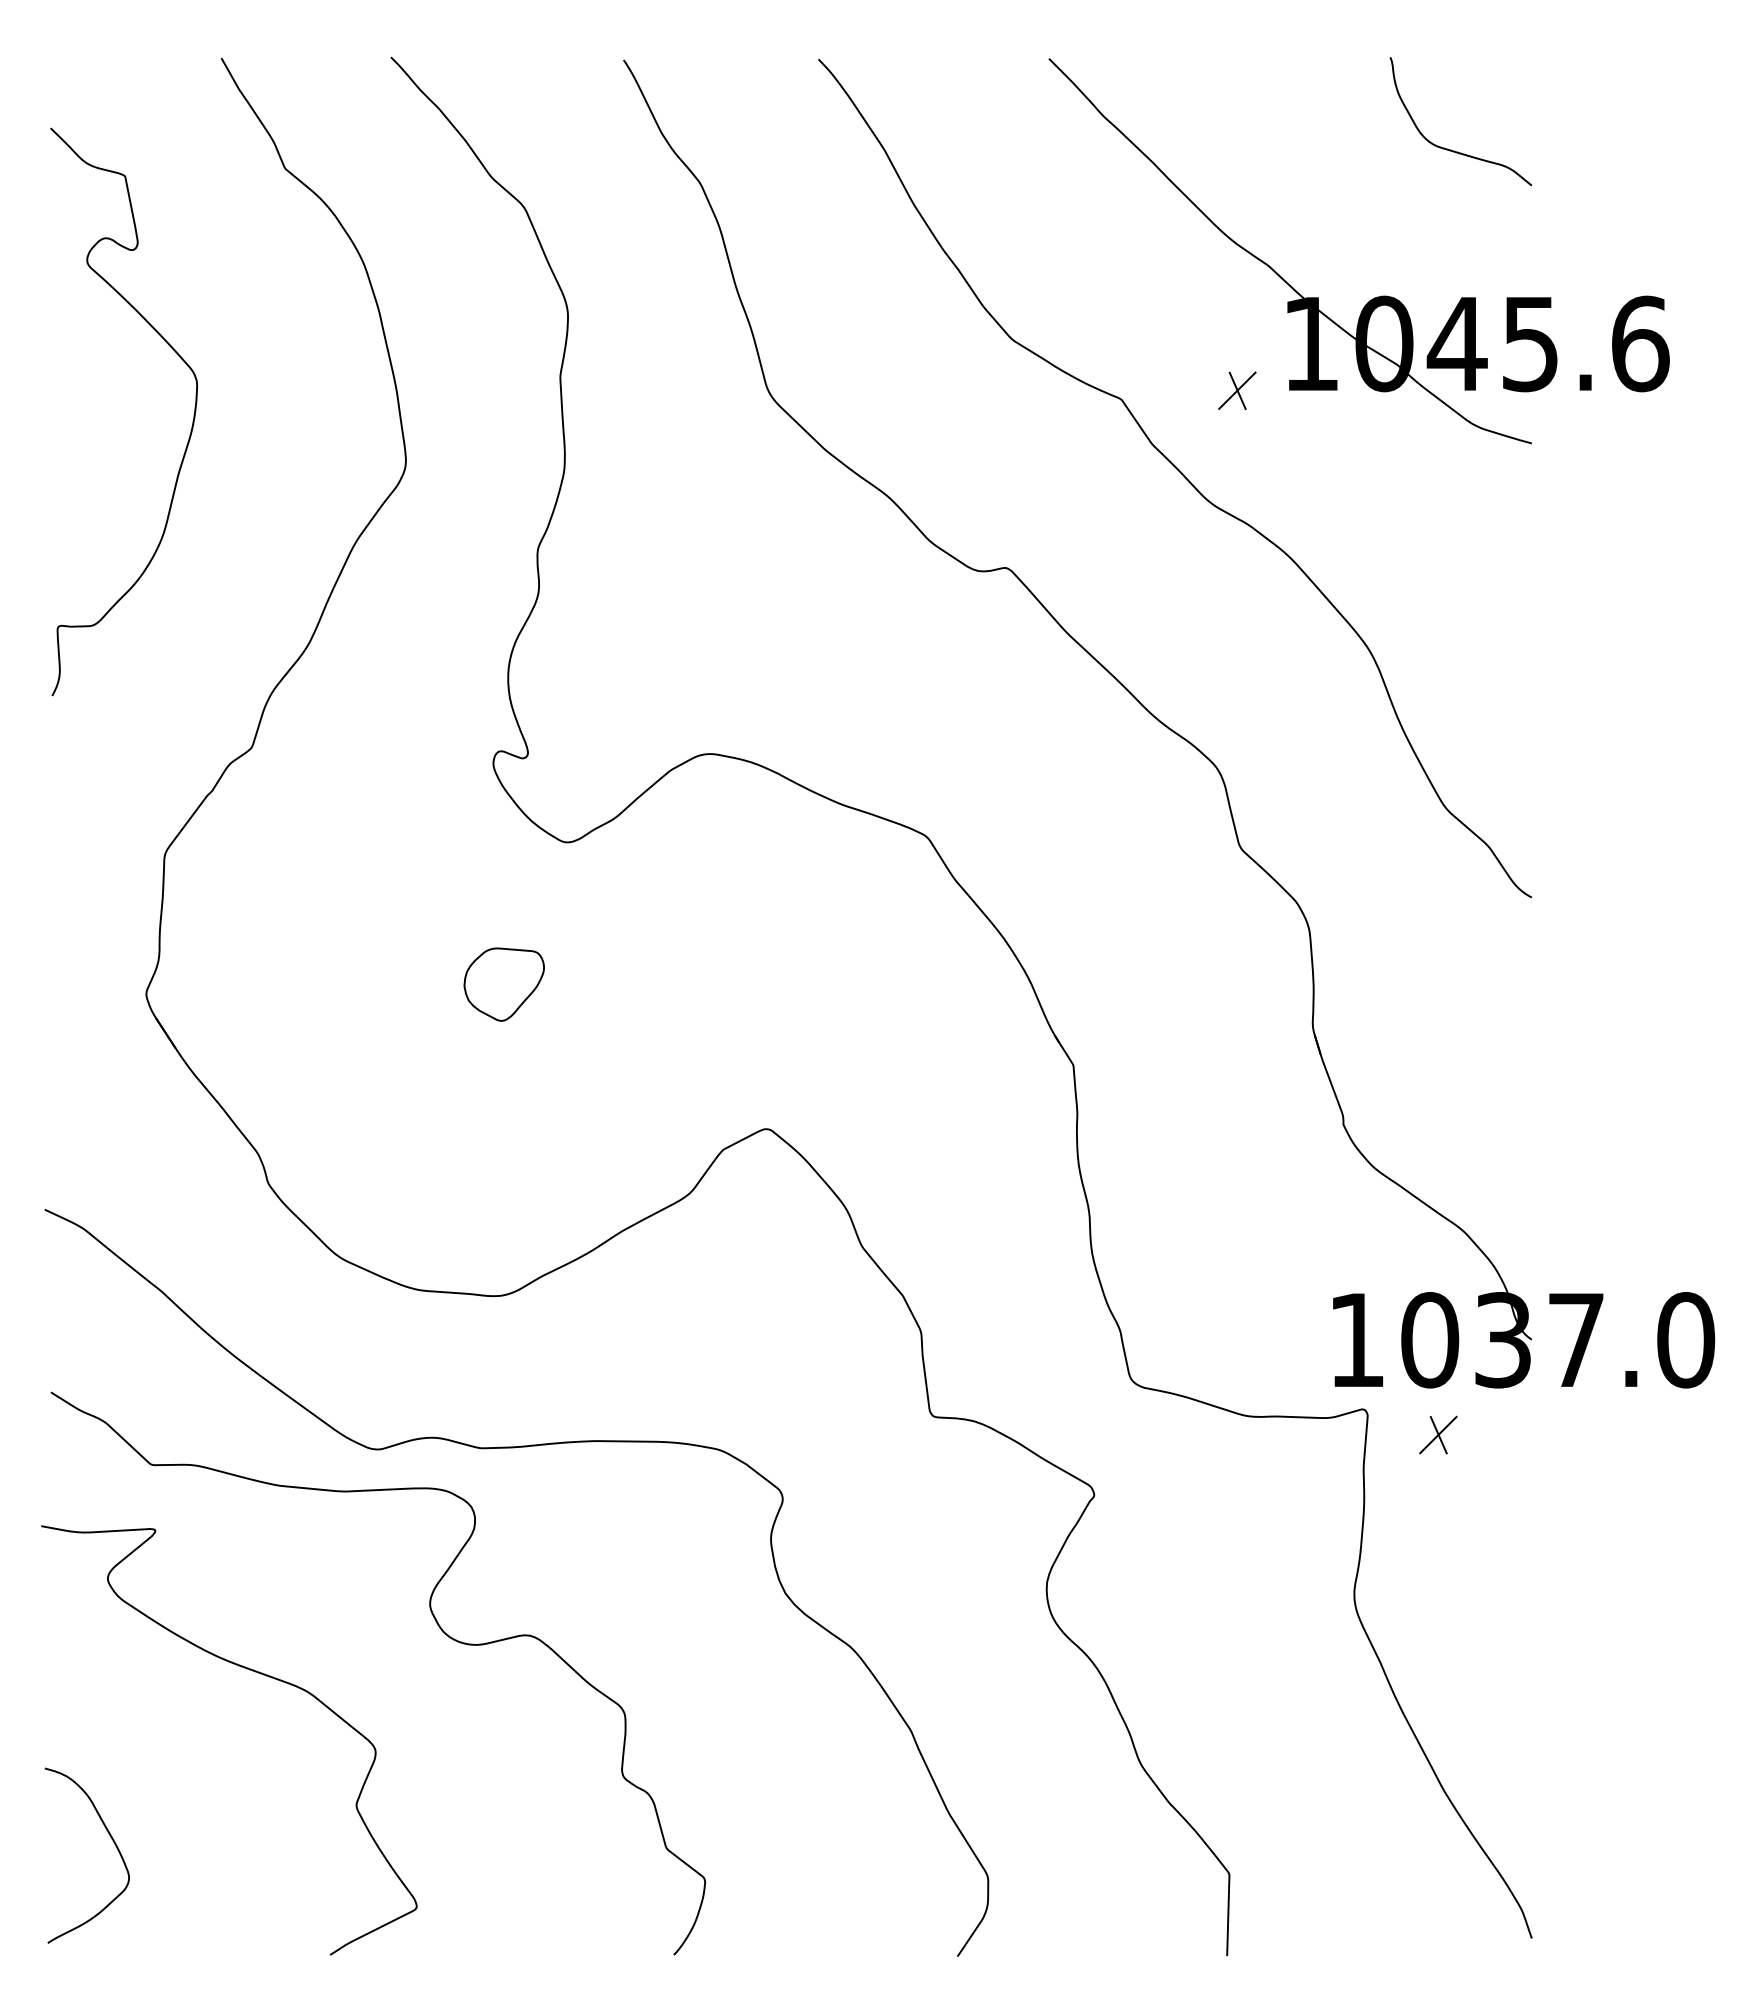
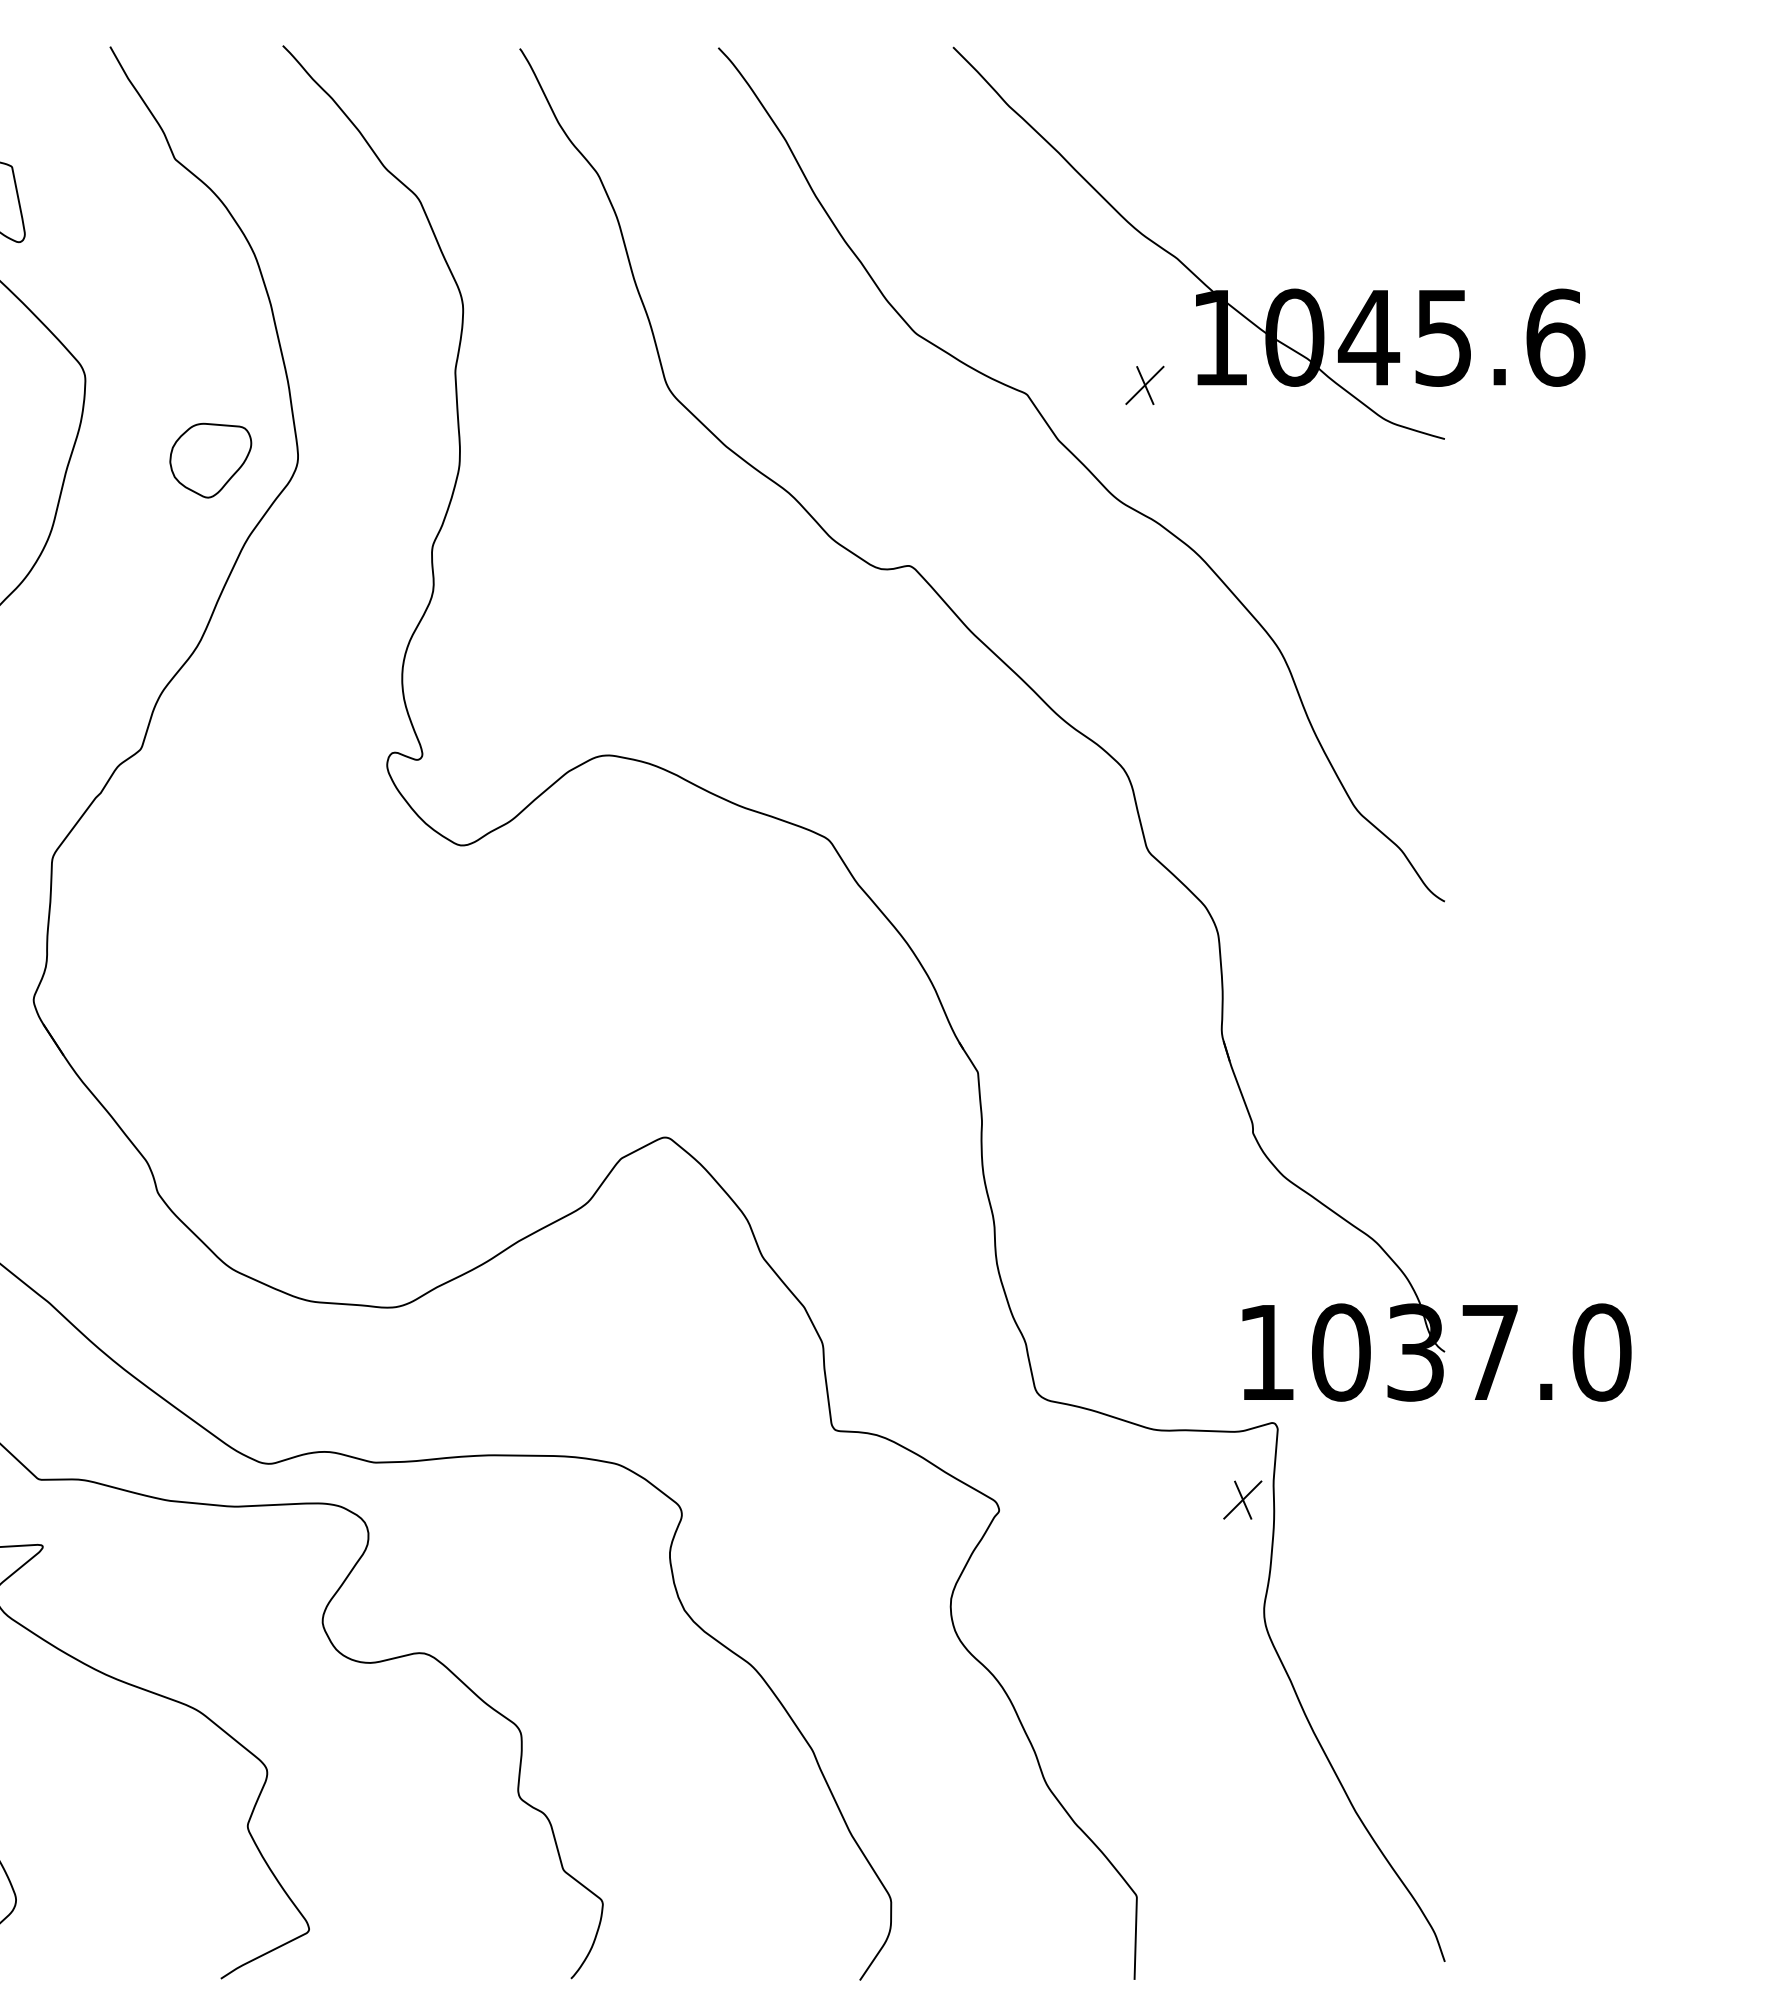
curve: (1451, 149) -> (1363, 139), removed
part: (503, 984) -> (210, 460), moved
part: (1438, 1434) -> (1242, 1499), moved

